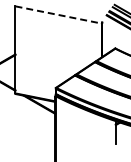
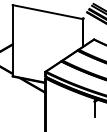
line: (59, 15) -> (48, 12), dashed -> solid

